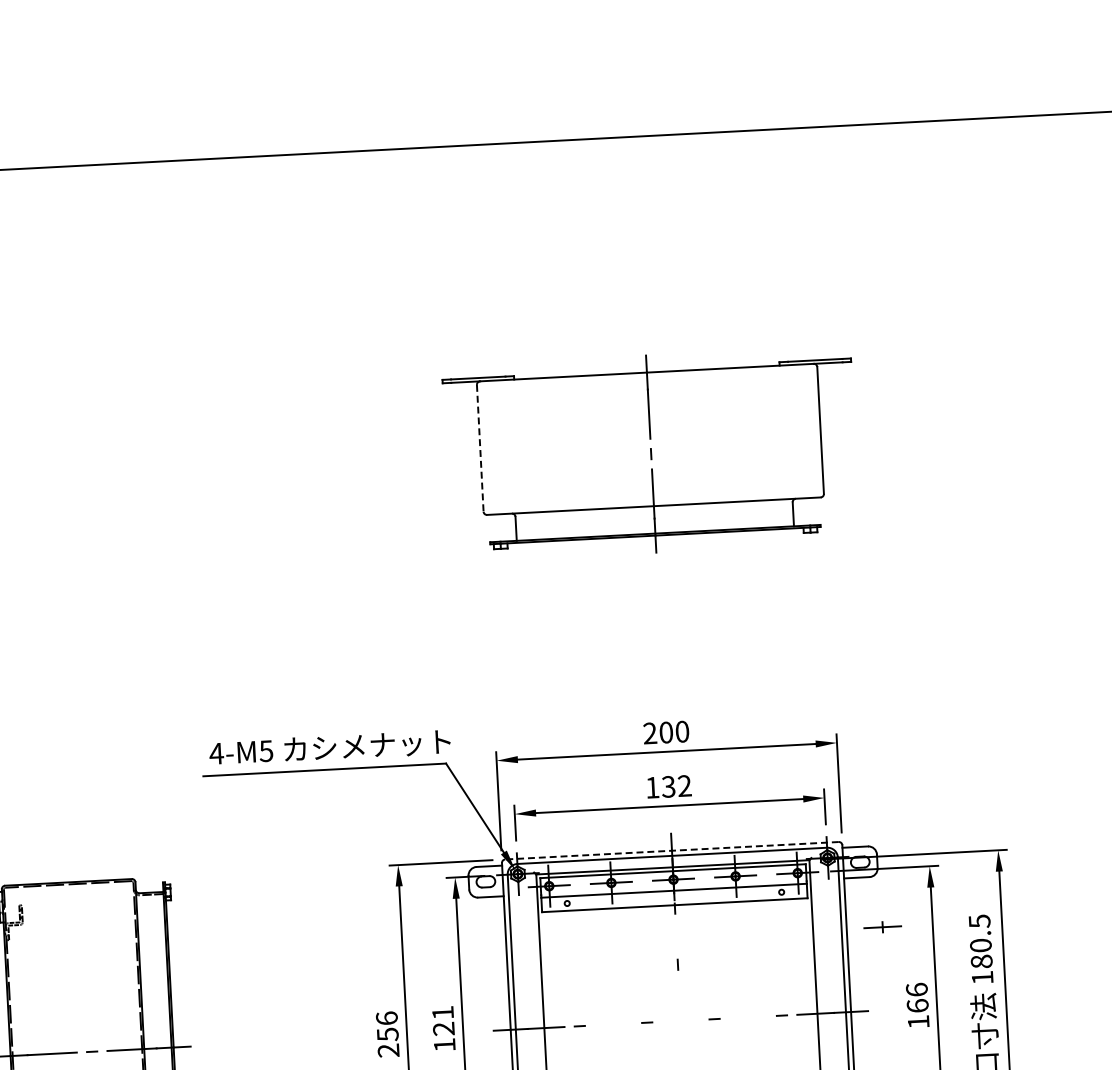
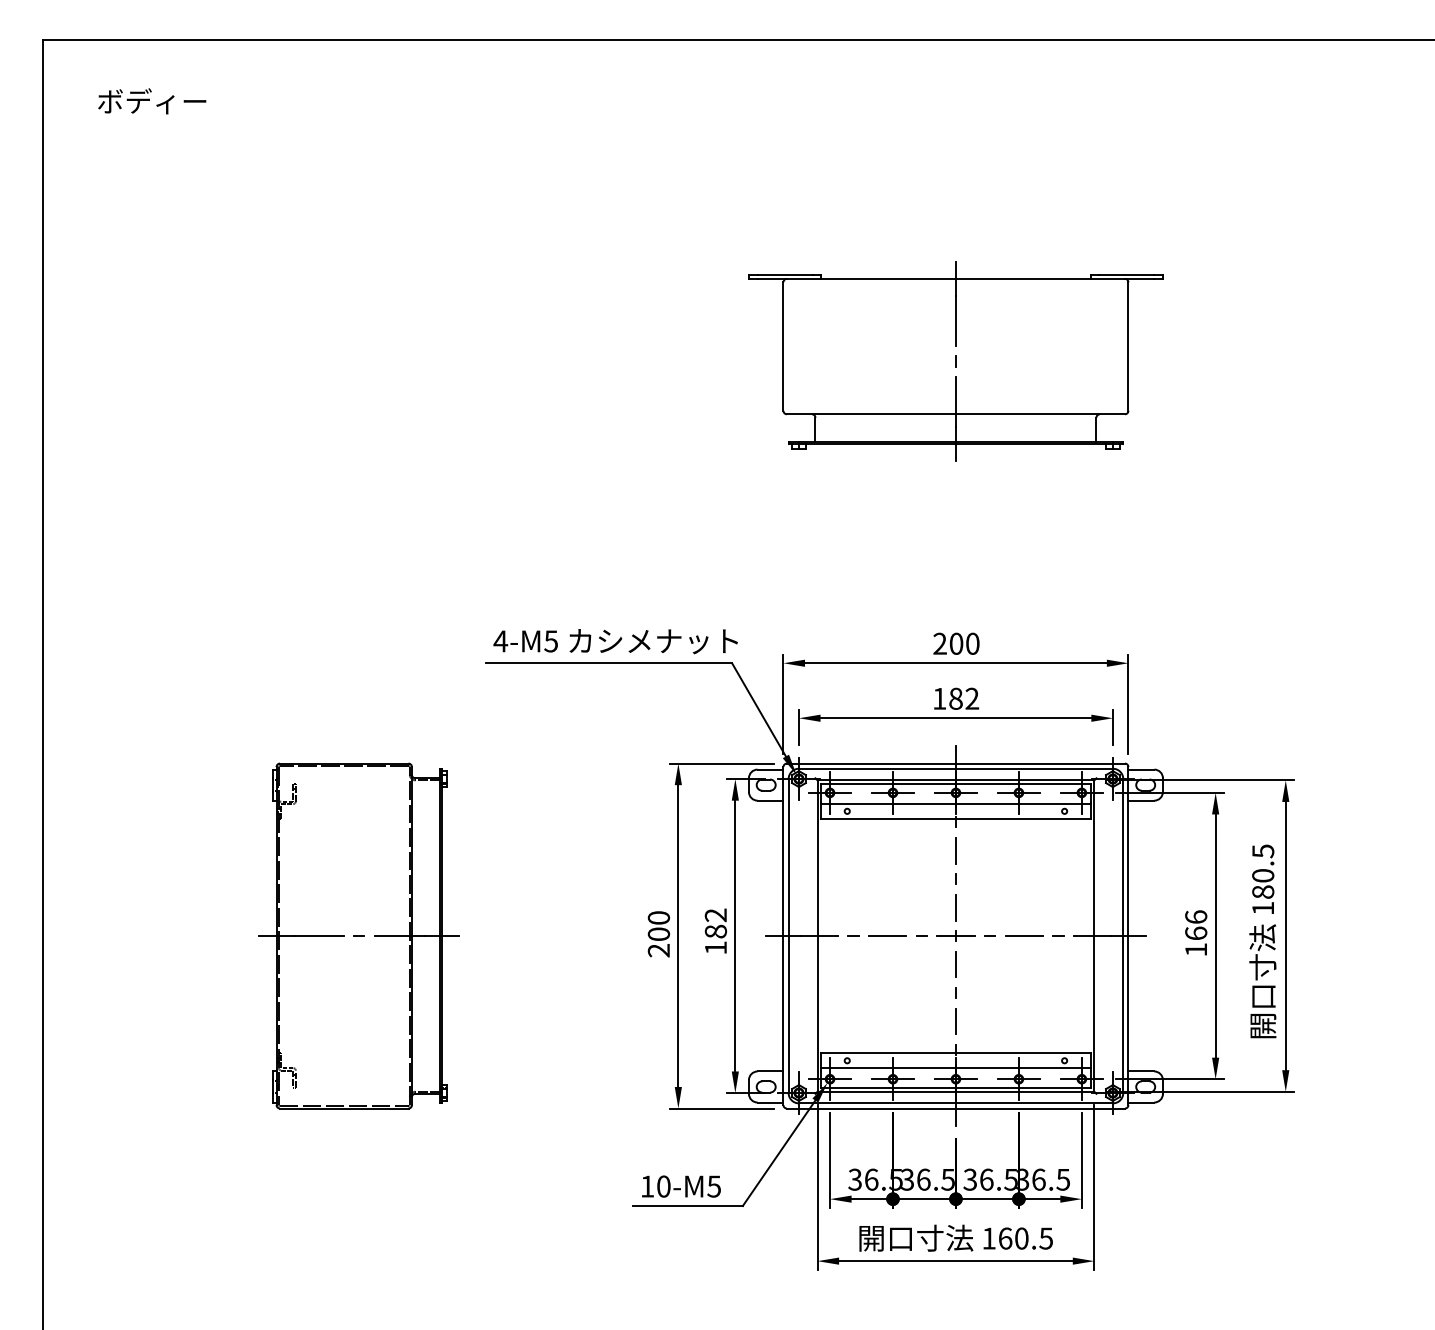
line: (480, 449) -> (783, 347), dashed -> solid
text: (668, 786) -> (955, 698), 132 -> 182
line: (671, 850) -> (955, 763), dashed -> solid
part: (882, 926) -> (955, 935), moved
line: (676, 936) -> (955, 850), added
line: (678, 992) -> (955, 907), added
line: (747, 1017) -> (1023, 936), added
text: (443, 1020) -> (715, 923), 121 -> 182
line: (613, 1024) -> (887, 936), added
text: (386, 1026) -> (658, 926), 256 -> 200
line: (681, 1049) -> (955, 964), added

